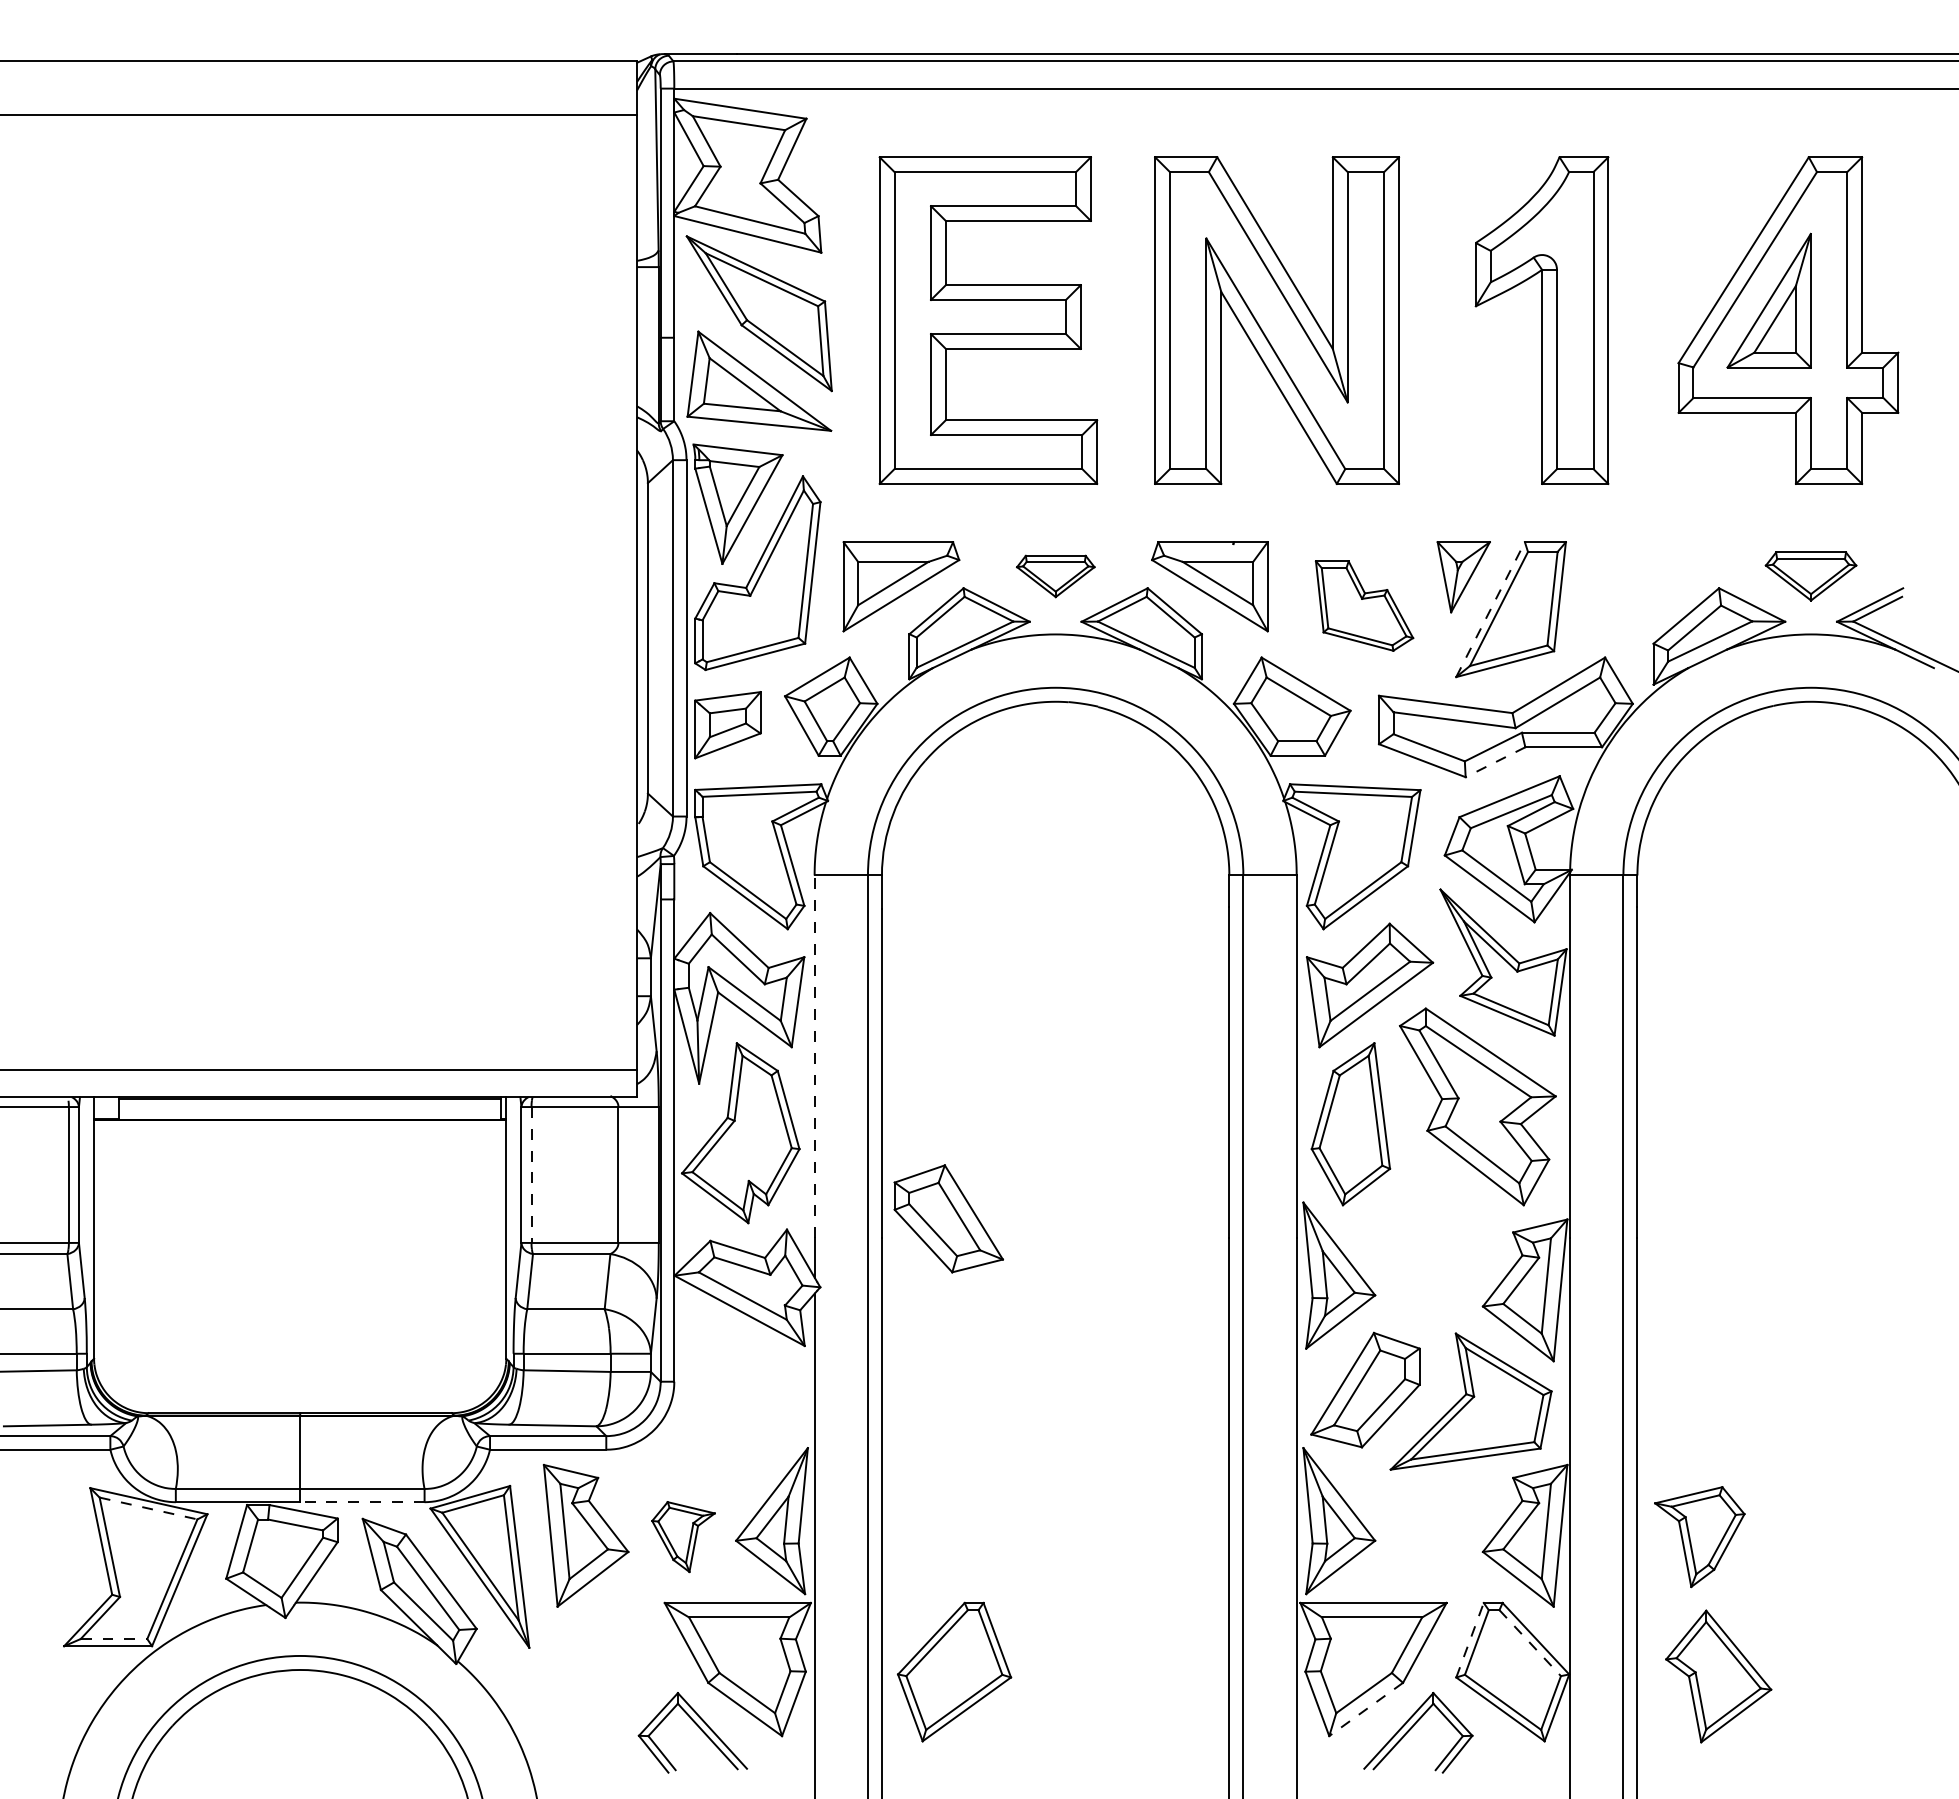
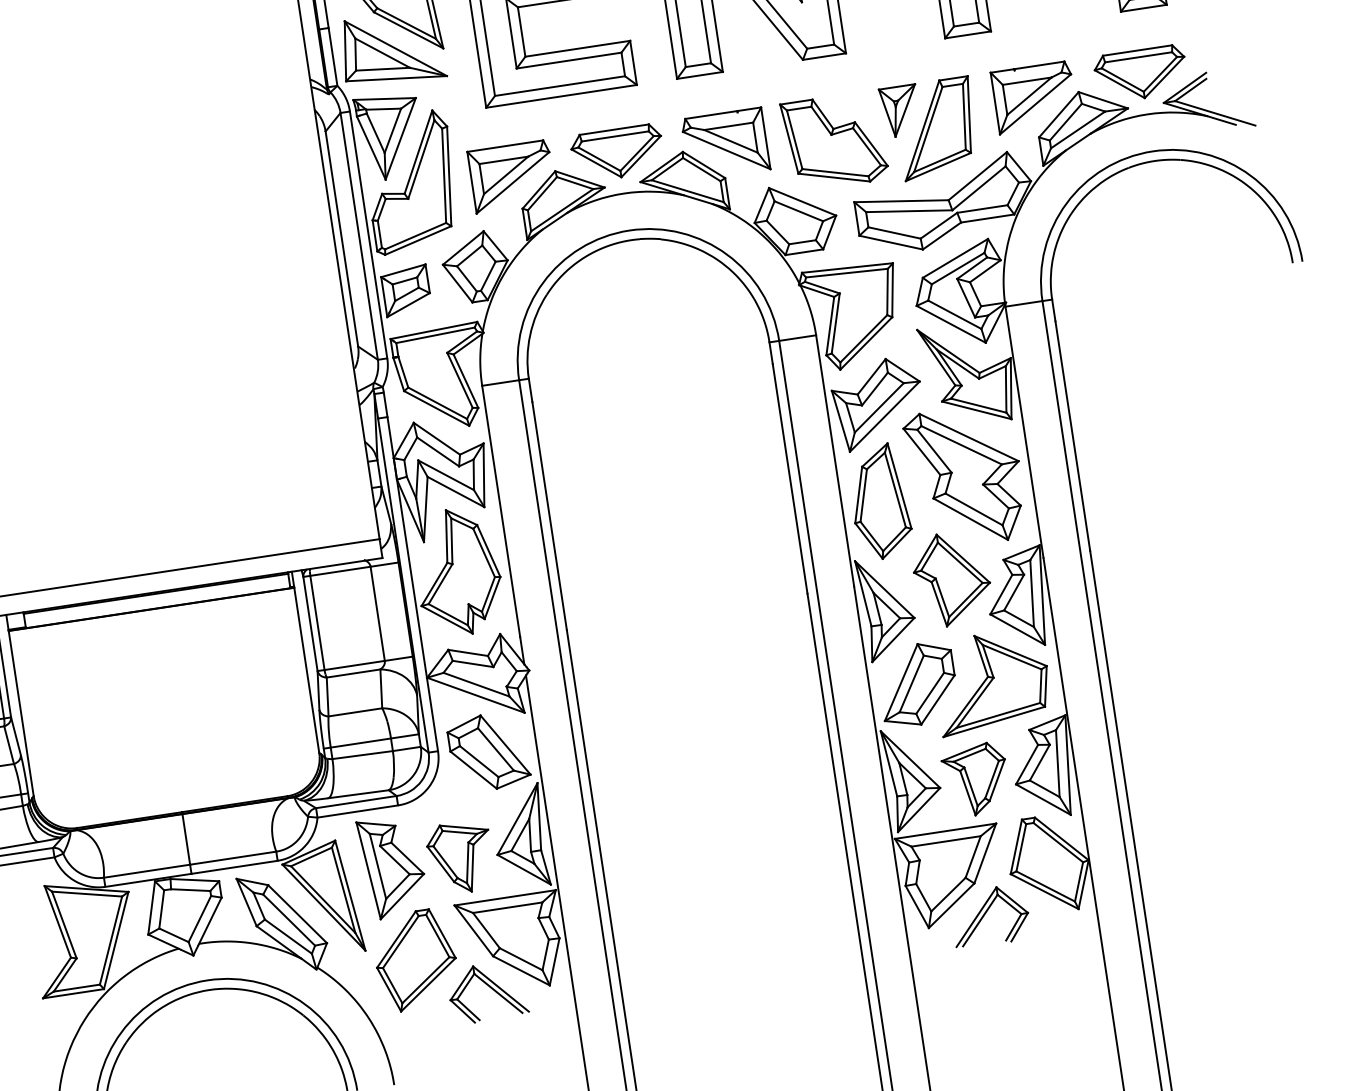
part: (1055, 576) -> (617, 153), size x1.67
part: (1810, 576) -> (1140, 74), size x1.43
part: (1655, 586) -> (1034, 97), added
part: (1364, 605) -> (834, 141), size x1.43
line: (1490, 609) -> (922, 130), dashed -> solid
line: (1495, 762) -> (942, 236), dashed -> solid
line: (814, 1056) -> (501, 511), dashed -> solid
line: (531, 1174) -> (317, 622), dashed -> solid
part: (948, 1218) -> (488, 751), moved
line: (361, 1502) -> (234, 867), dashed -> solid
line: (149, 1508) -> (87, 894), dashed -> solid
part: (683, 1536) -> (460, 857), size x1.43
part: (1699, 1537) -> (976, 780), moved
line: (114, 1639) -> (77, 988), dashed -> solid
line: (1470, 1640) -> (1016, 847), dashed -> solid
line: (1530, 1643) -> (1058, 842), dashed -> solid
part: (954, 1671) -> (415, 959), moved
part: (1718, 1676) -> (952, 579), moved
line: (1365, 1709) -> (951, 905), dashed -> solid

